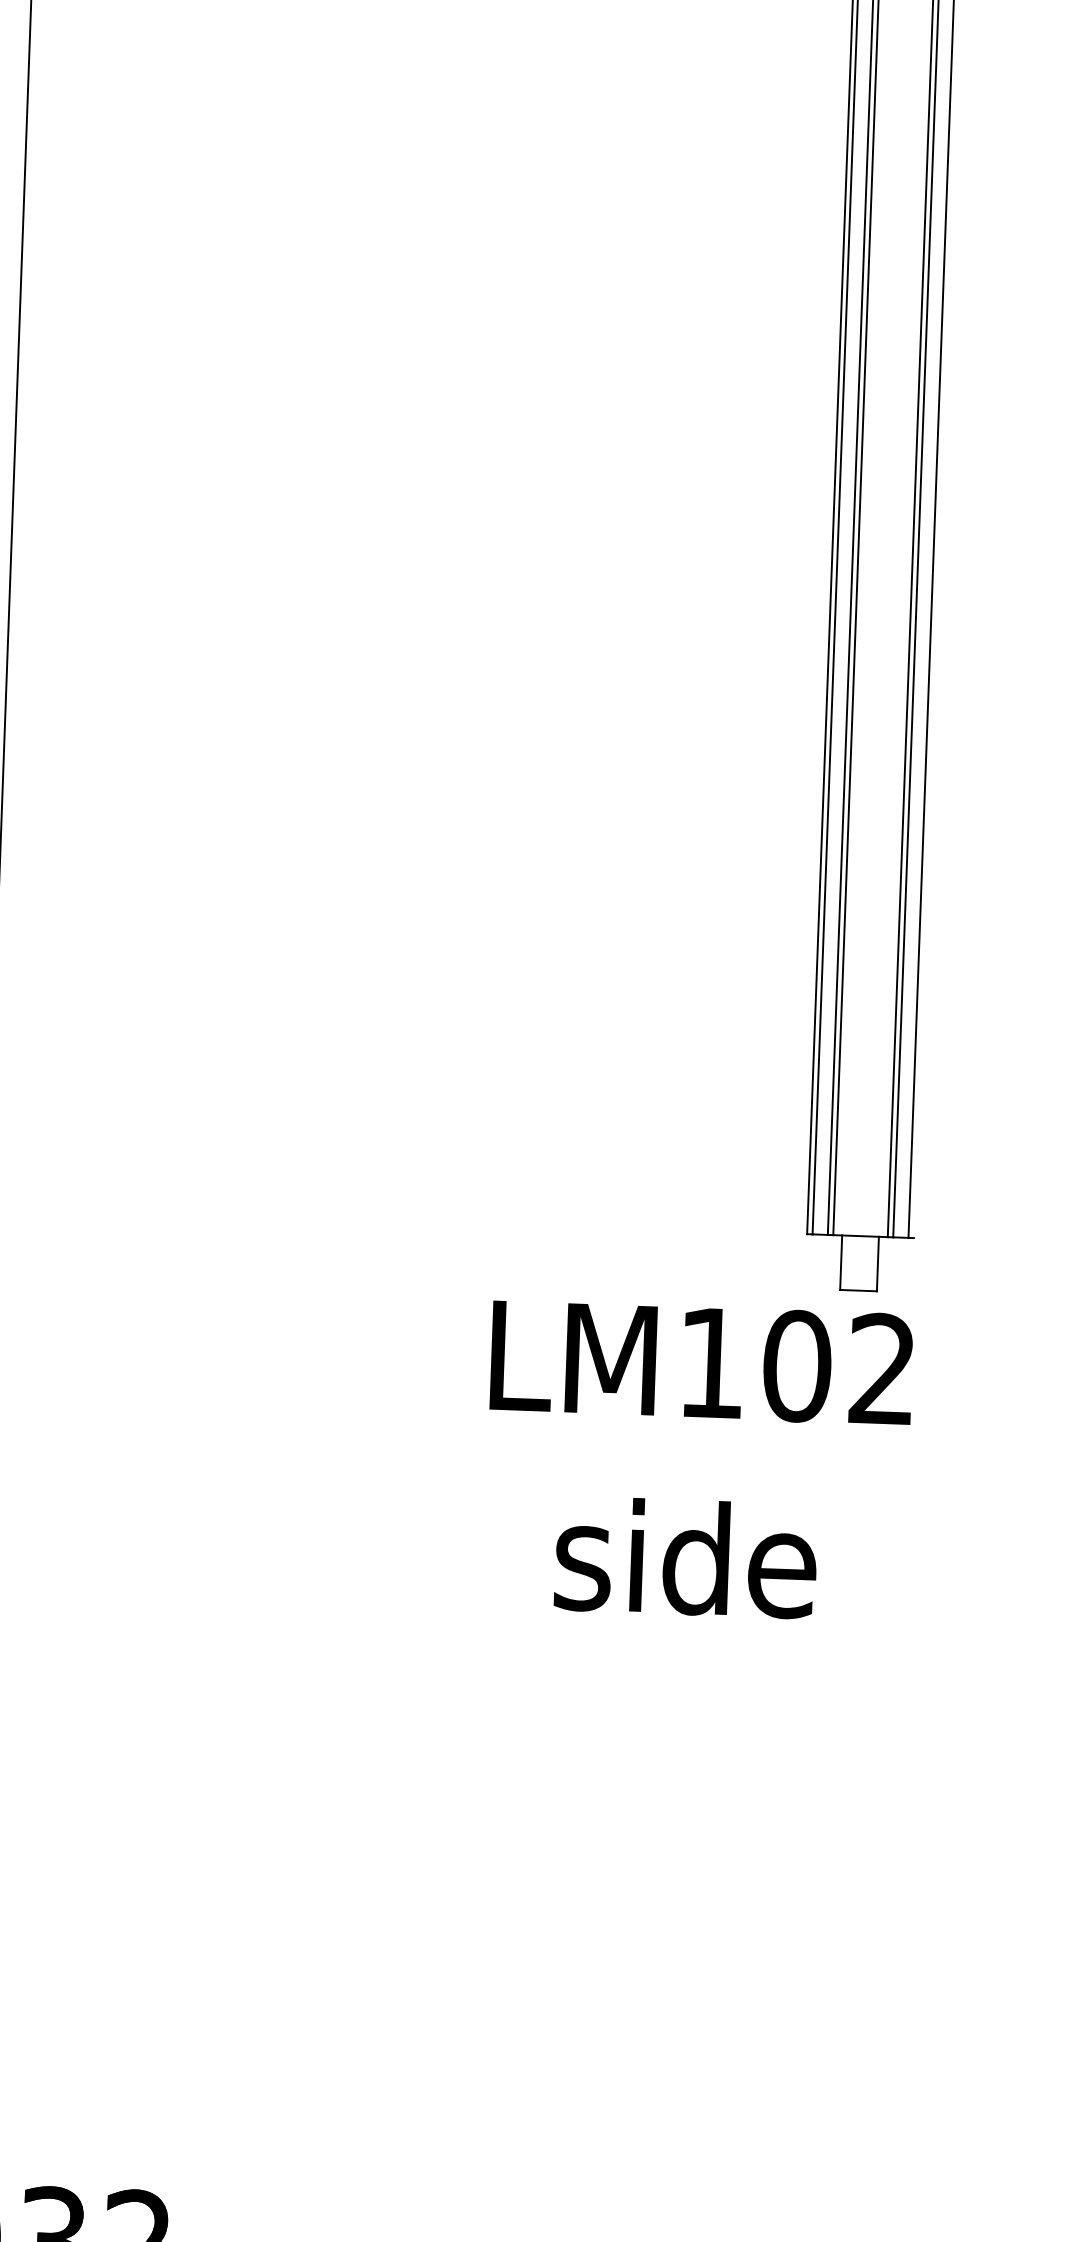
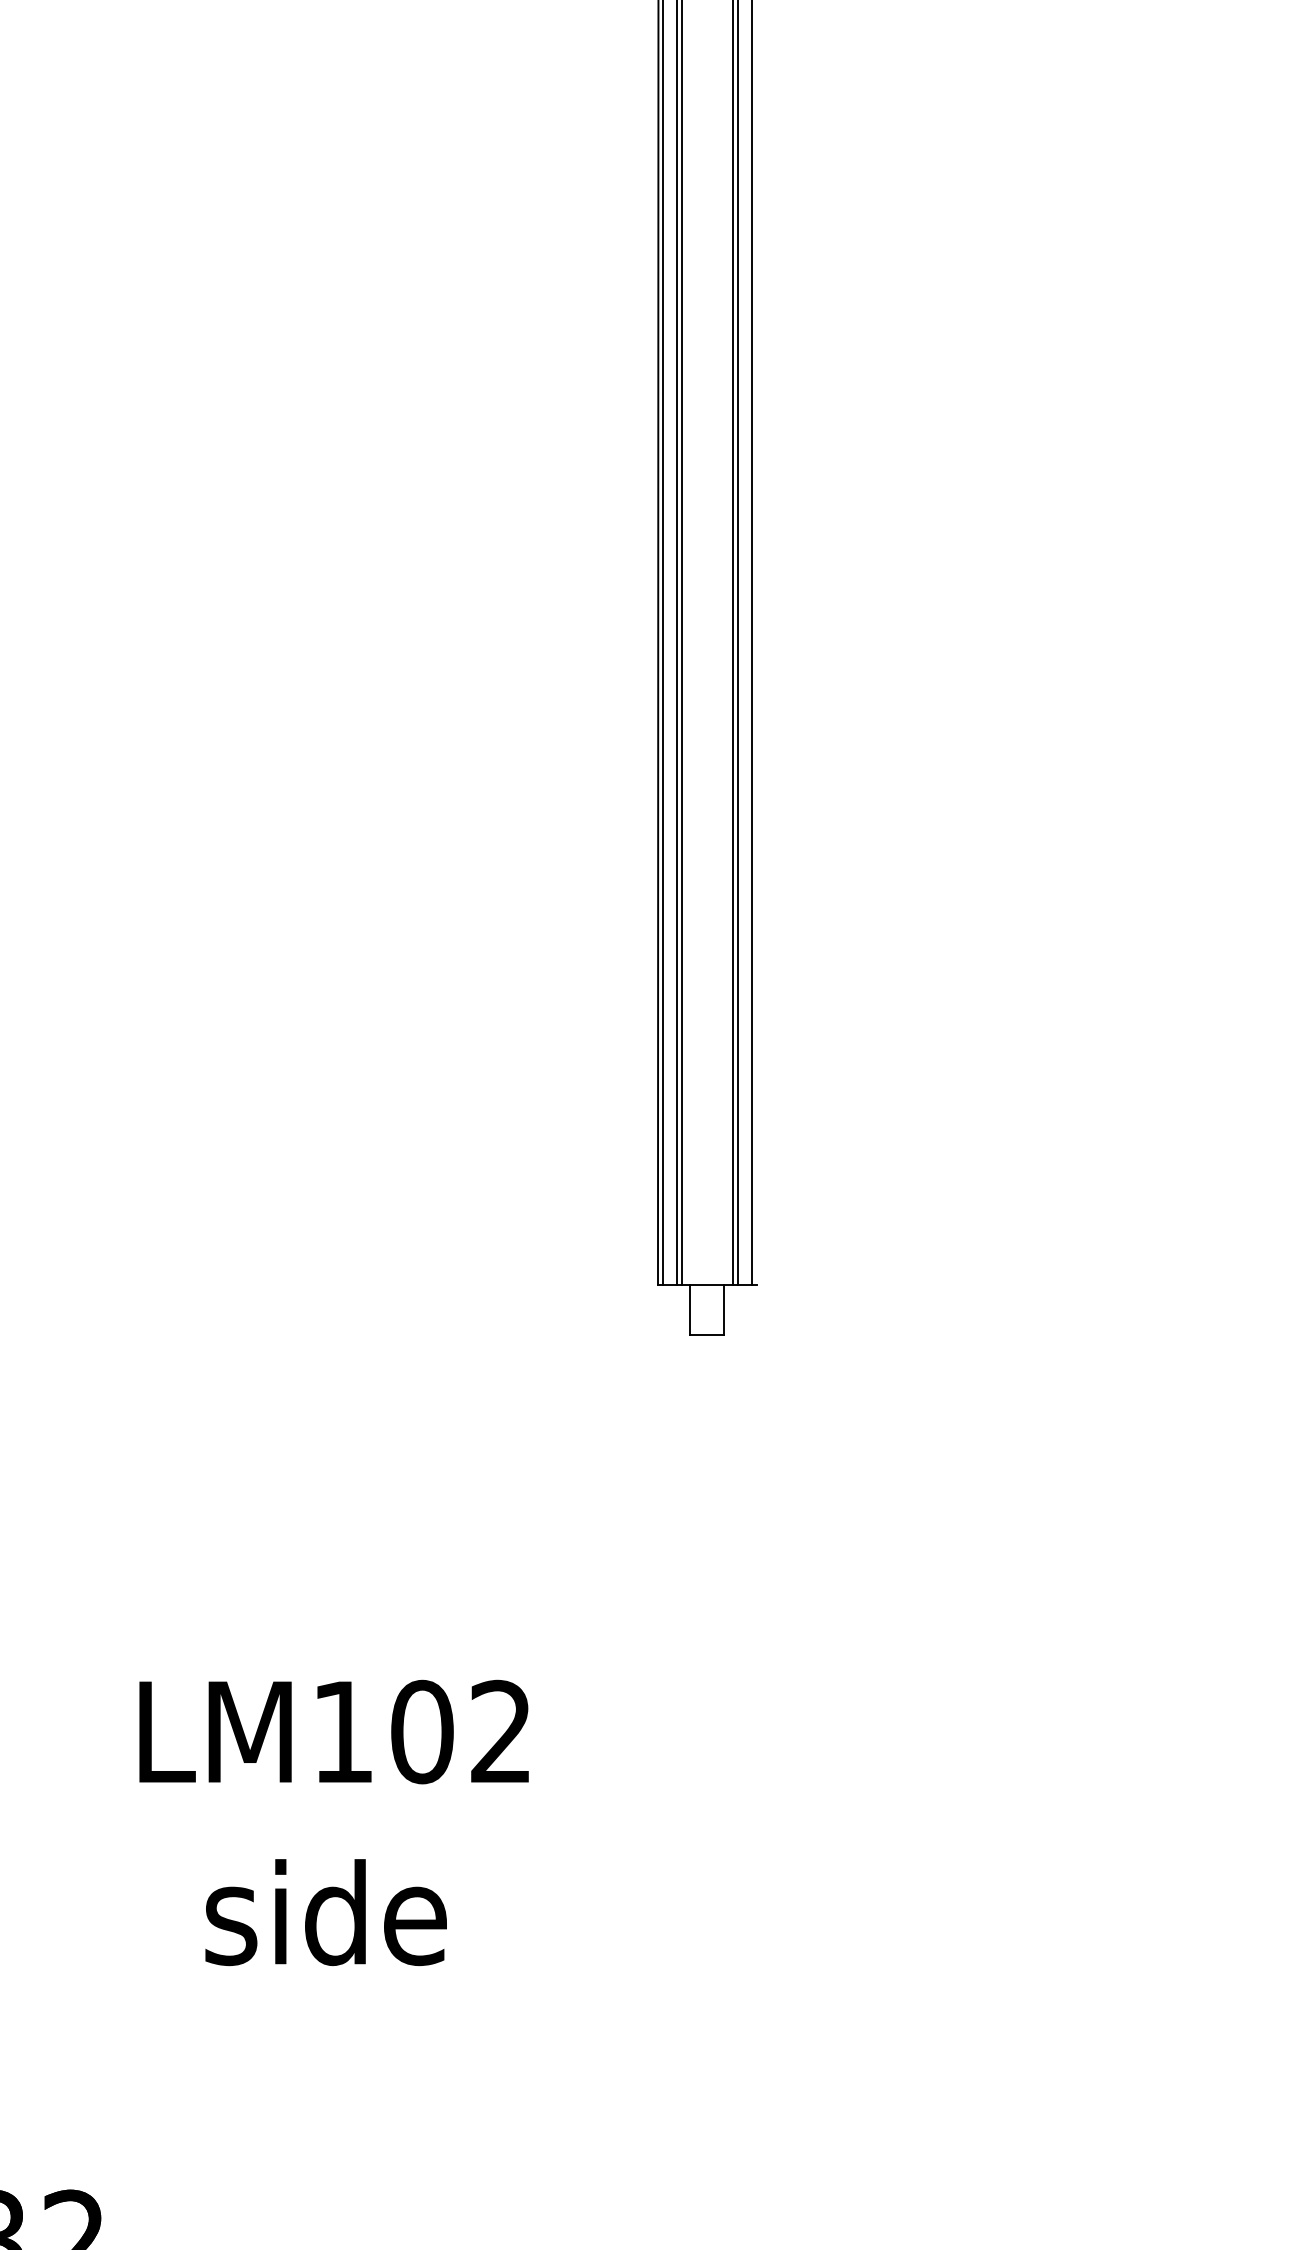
text: (697, 1460) -> (333, 1822), moved

